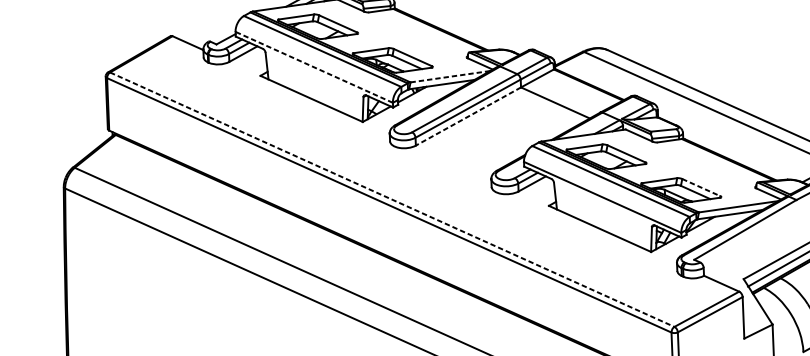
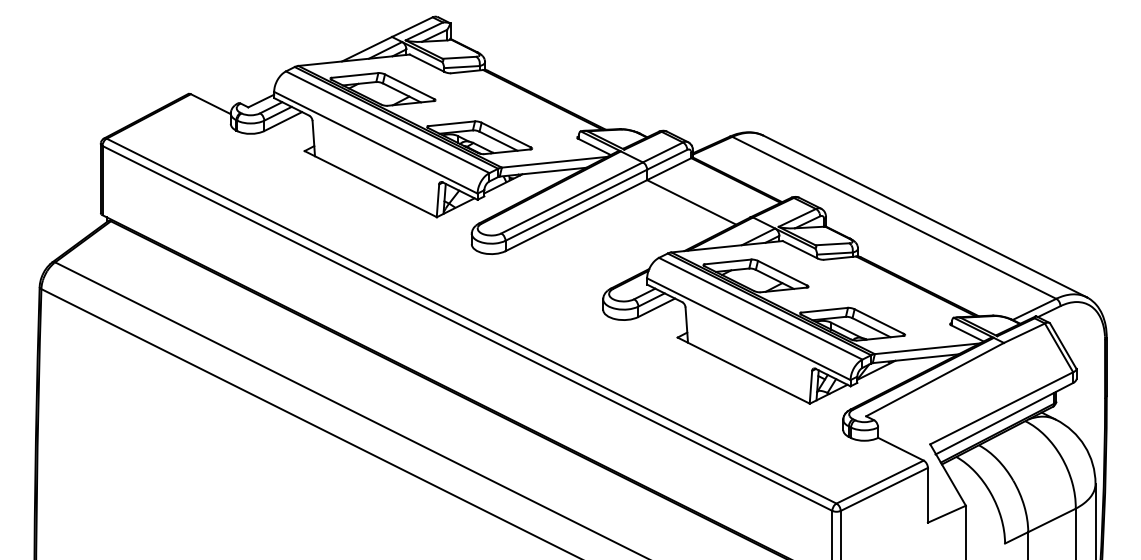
line: (313, 67) -> (375, 142), dashed -> solid
line: (450, 76) -> (554, 162), dashed -> solid
line: (467, 116) -> (575, 215), dashed -> solid
line: (701, 187) -> (879, 321), dashed -> solid
line: (392, 199) -> (471, 321), dashed -> solid

